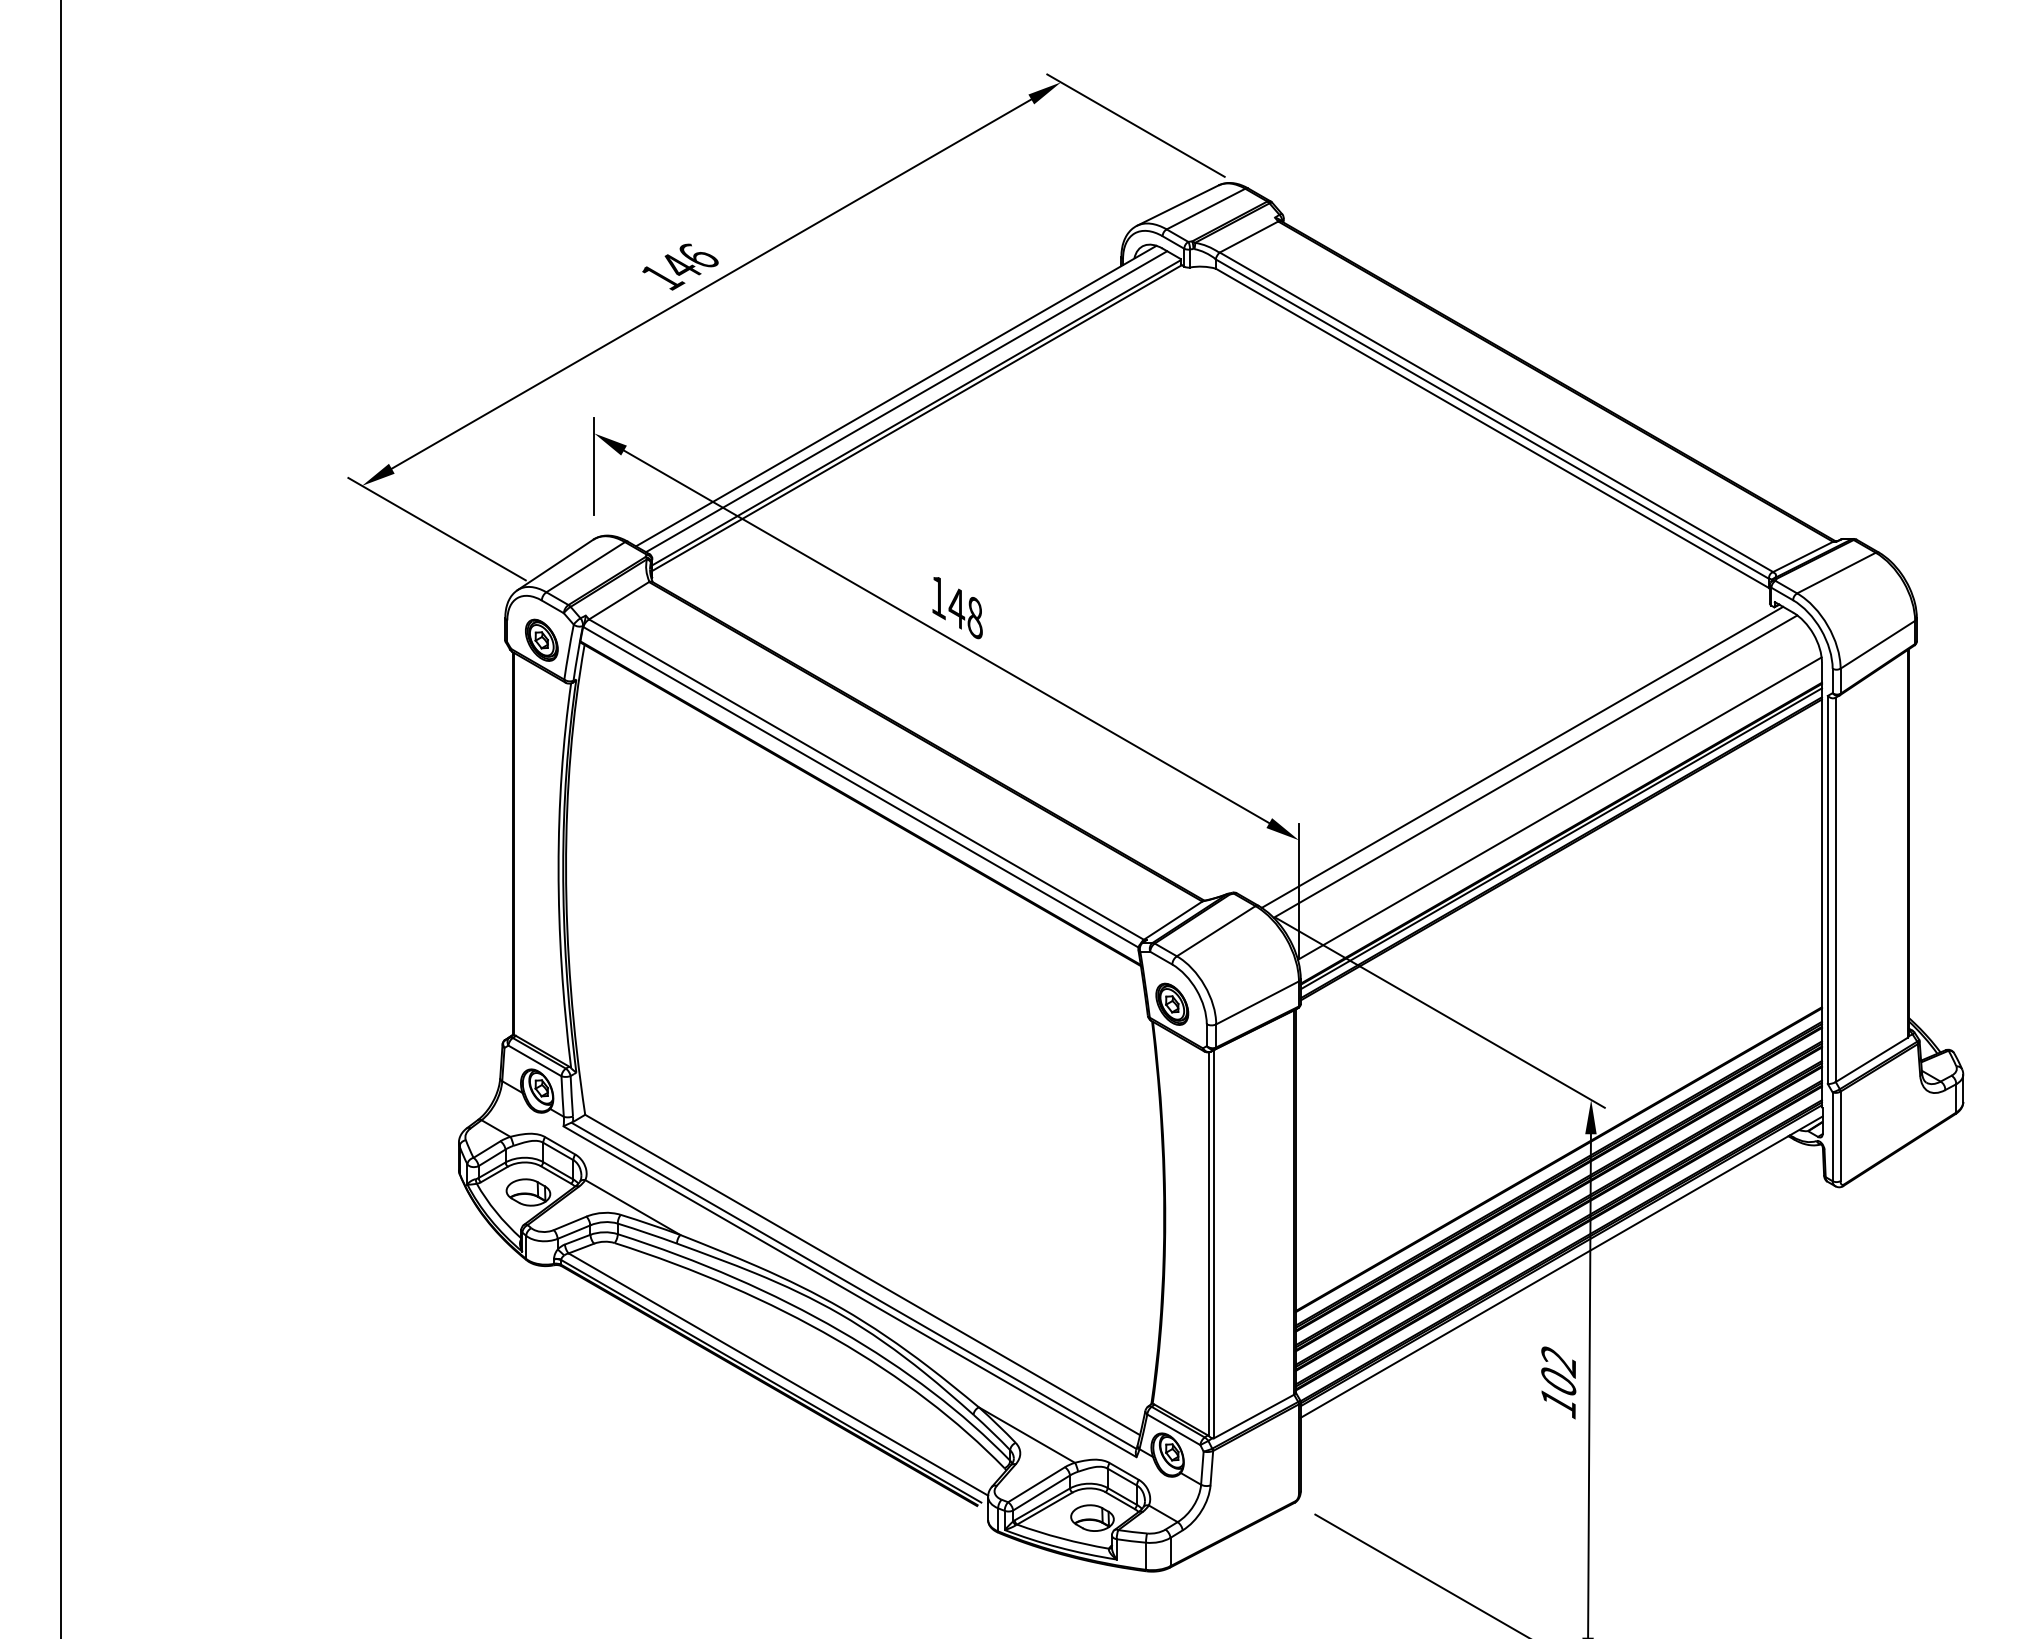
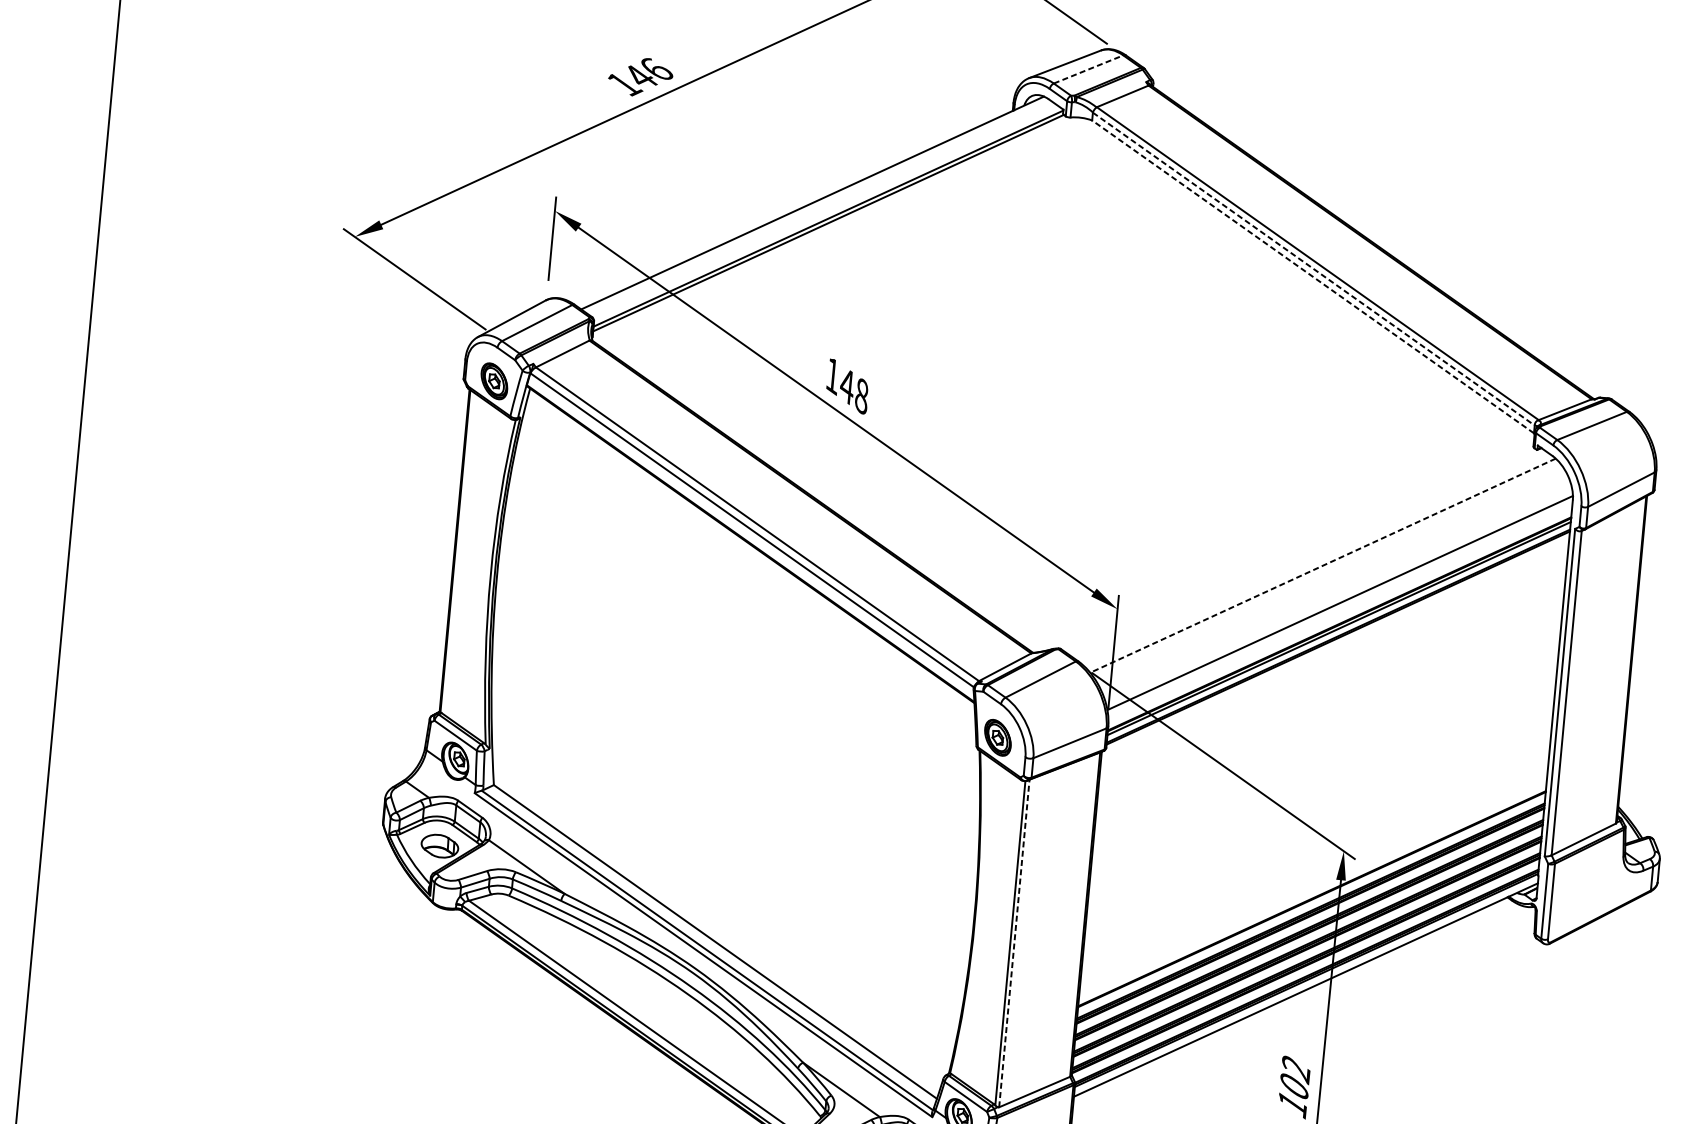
line: (1206, 208) -> (1089, 69), solid -> dashed
line: (906, 401) -> (820, 208), removed
line: (1492, 419) -> (1313, 269), solid -> dashed
line: (1491, 428) -> (1312, 276), solid -> dashed
line: (1522, 756) -> (1312, 556), removed
line: (1535, 766) -> (1322, 565), solid -> dashed
line: (1214, 1243) -> (1014, 942), solid -> dashed

